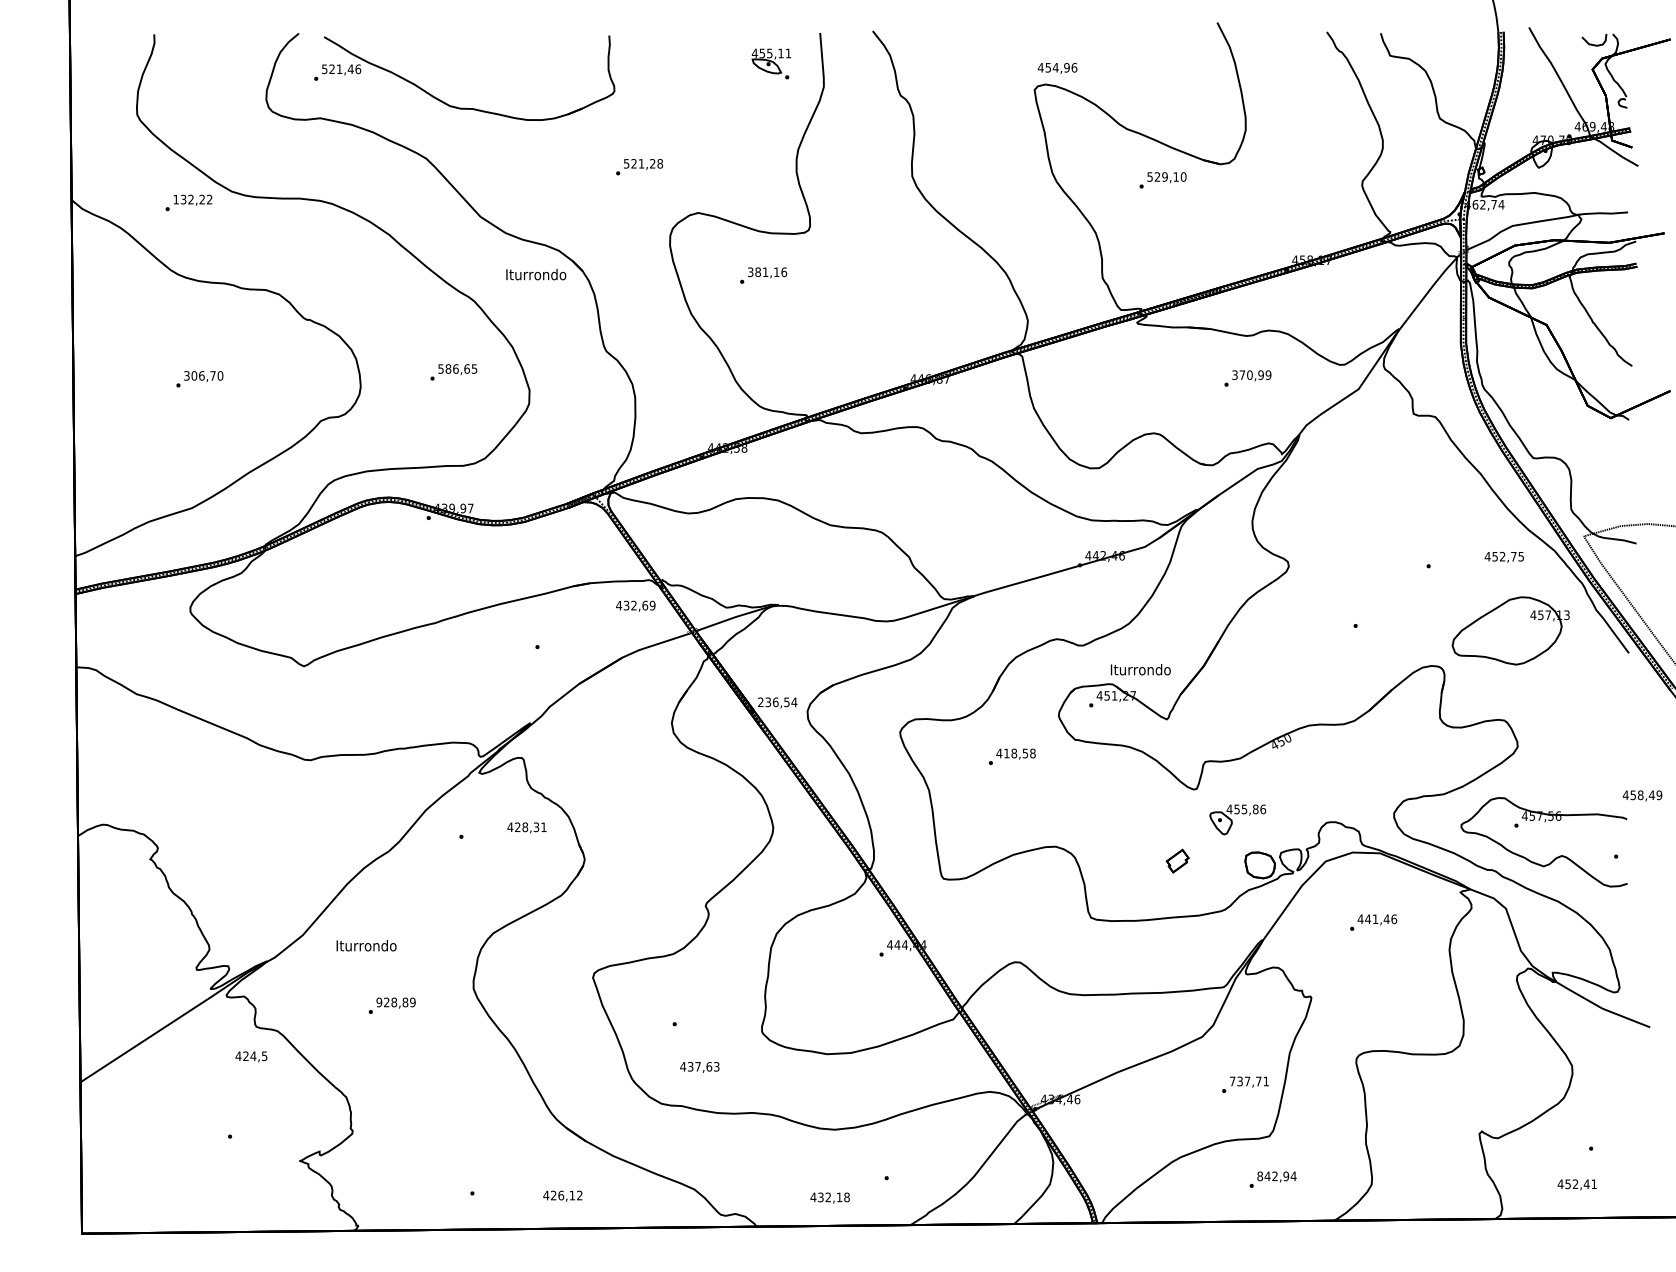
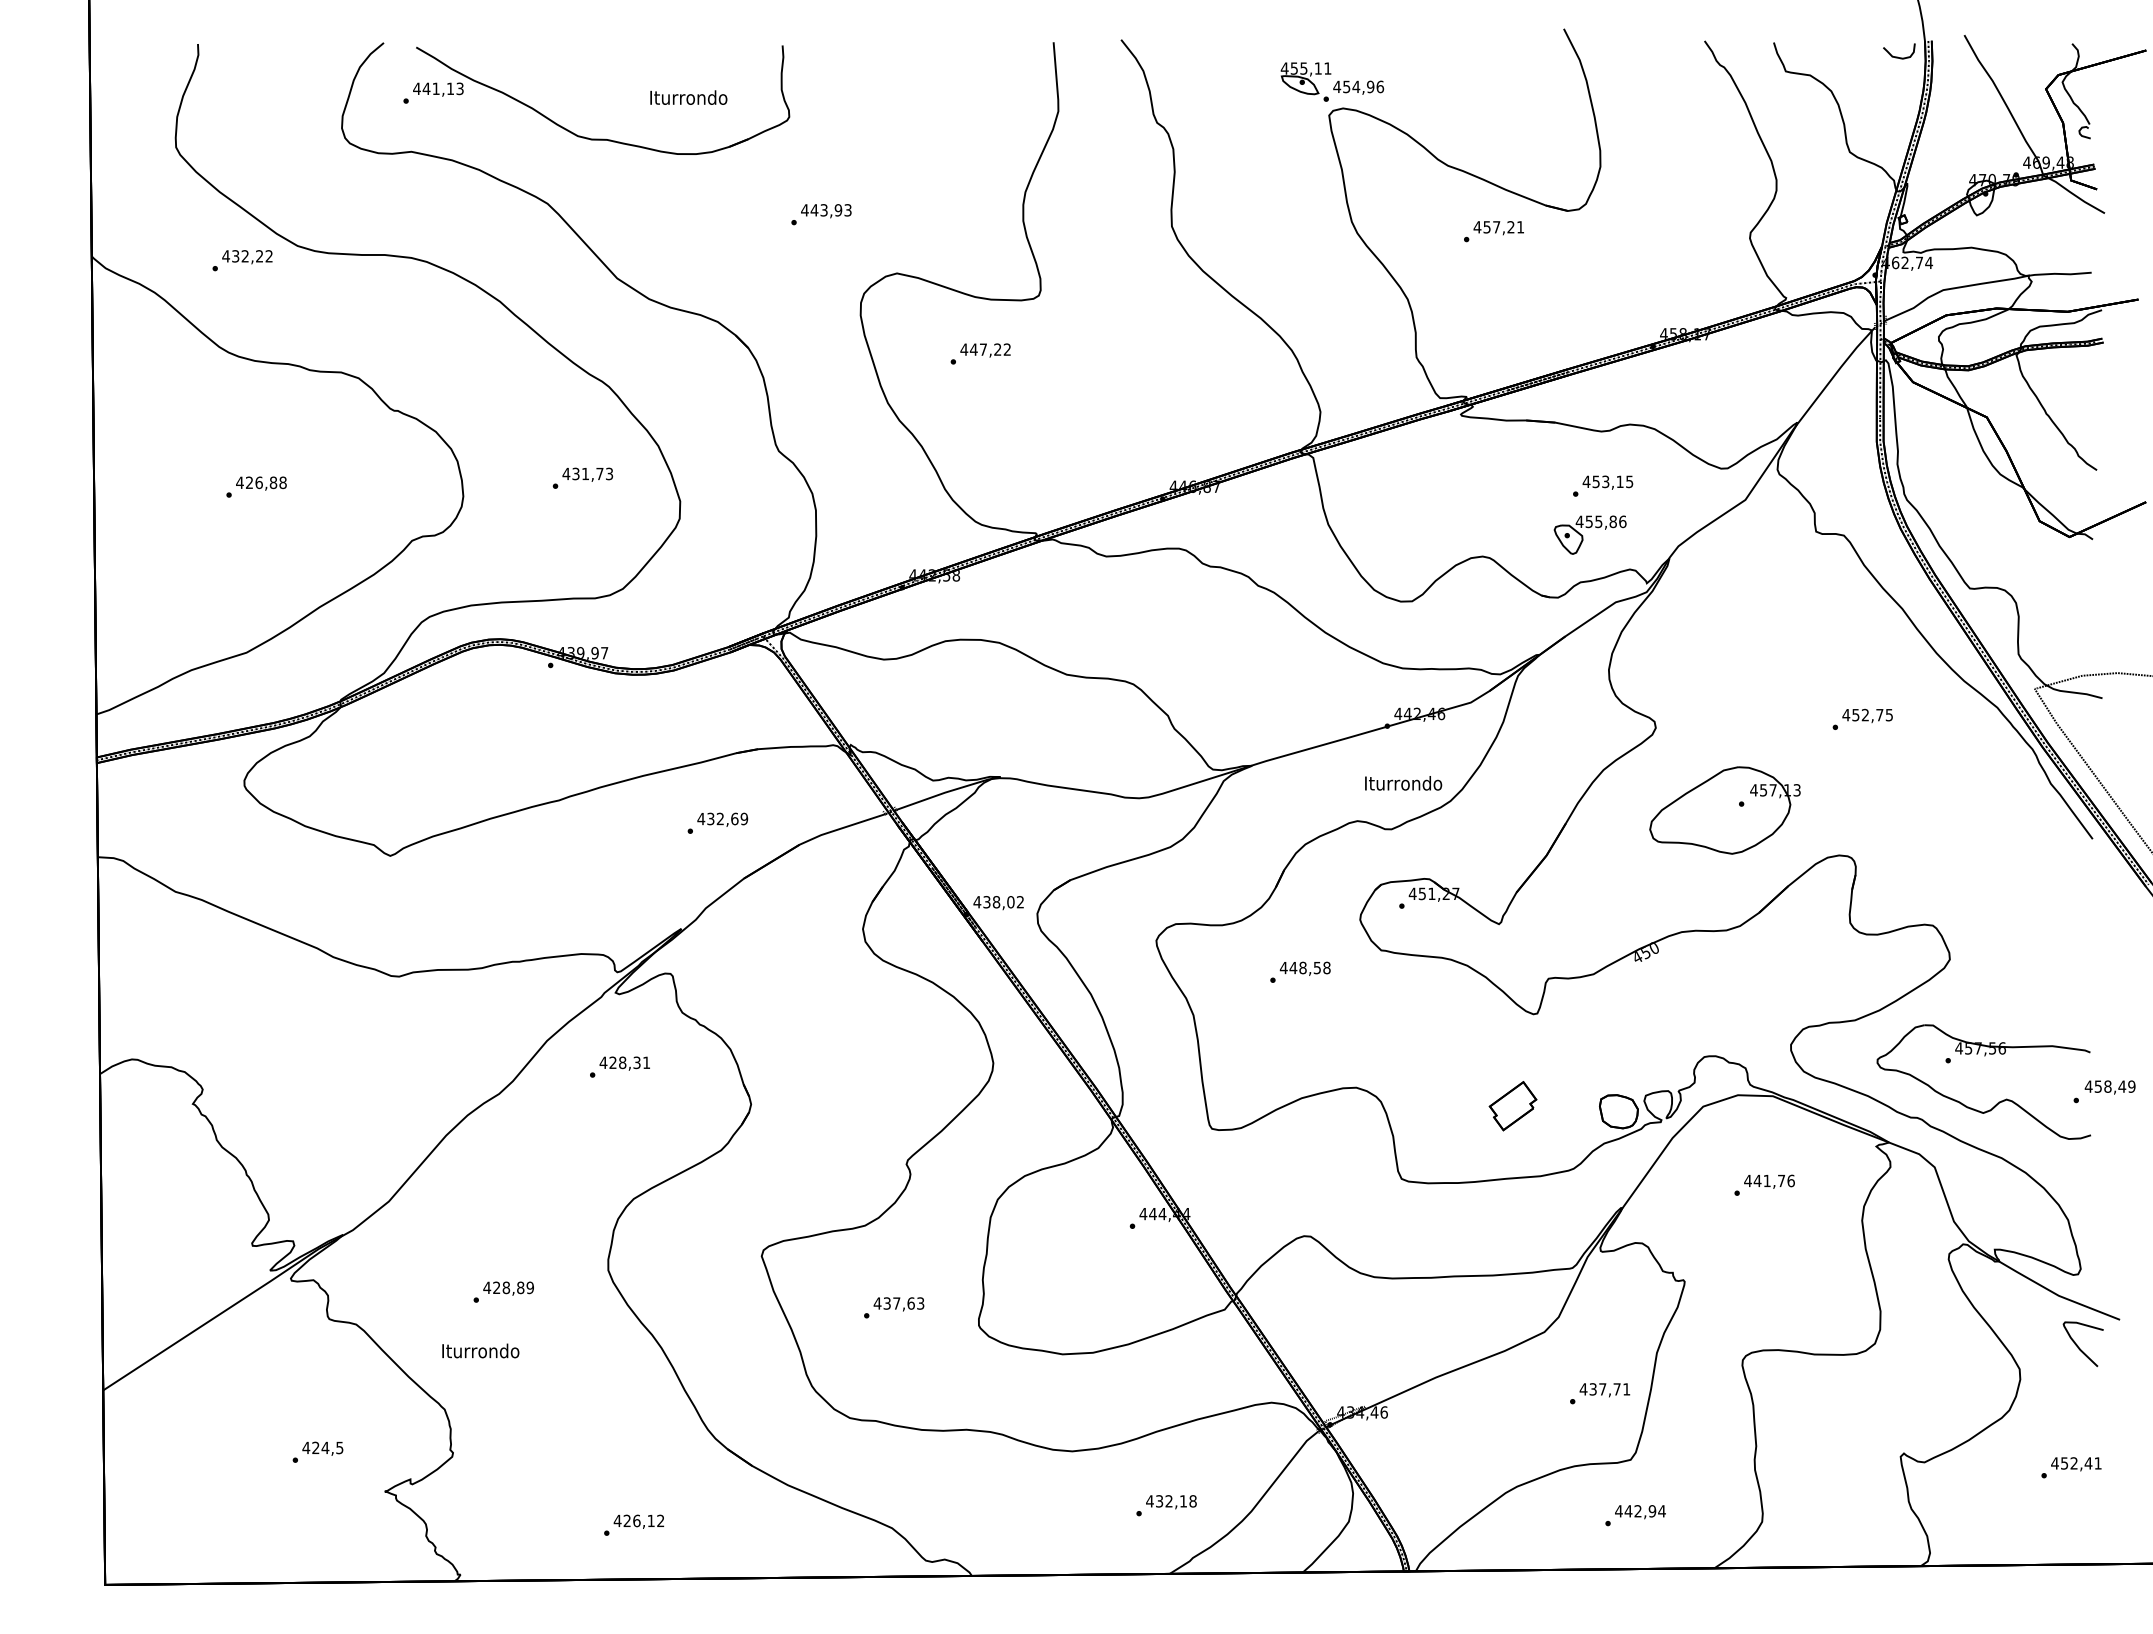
curve: (1593, 44) -> (1898, 56), moved
part: (771, 63) -> (1305, 81), moved
text: (341, 69) -> (438, 88), 521,46 -> 441,13
text: (643, 163) -> (826, 210), 521,28 -> 443,93
text: (1166, 177) -> (1498, 227), 529,10 -> 457,21
text: (176, 199) -> (226, 256), 132,22 -> 432,22
text: (767, 272) -> (985, 349), 381,16 -> 447,22
text: (536, 274) -> (688, 97), moved
text: (457, 368) -> (587, 473), 586,65 -> 431,73
text: (1251, 374) -> (1607, 481), 370,99 -> 453,15
text: (203, 375) -> (261, 482), 306,70 -> 426,88
text: (1504, 557) -> (1867, 715), moved
text: (635, 606) -> (722, 819), moved
part: (1510, 630) -> (1724, 810), moved
text: (1140, 669) -> (1403, 783), moved
text: (777, 702) -> (998, 902), 236,54 -> 438,02
text: (1006, 753) -> (1293, 968), 418,58 -> 448,58
text: (1641, 795) -> (2109, 1087), moved
part: (1236, 814) -> (1588, 528), moved
text: (526, 827) -> (624, 1063), moved
part: (1177, 861) -> (1512, 1106), size x1.67
text: (1386, 918) -> (1781, 1180), 441,46 -> 441,76
text: (366, 945) -> (480, 1350), moved
text: (379, 1002) -> (487, 1287), 928,89 -> 428,89
curve: (1617, 1047) -> (2078, 1345), added
text: (251, 1056) -> (322, 1448), moved
text: (699, 1067) -> (898, 1304), moved
text: (1232, 1081) -> (1583, 1389), 737,71 -> 437,71
text: (1259, 1176) -> (1618, 1511), 842,94 -> 442,94
text: (1577, 1185) -> (2076, 1464), moved
text: (562, 1195) -> (638, 1521), moved
text: (830, 1198) -> (1171, 1502), moved

